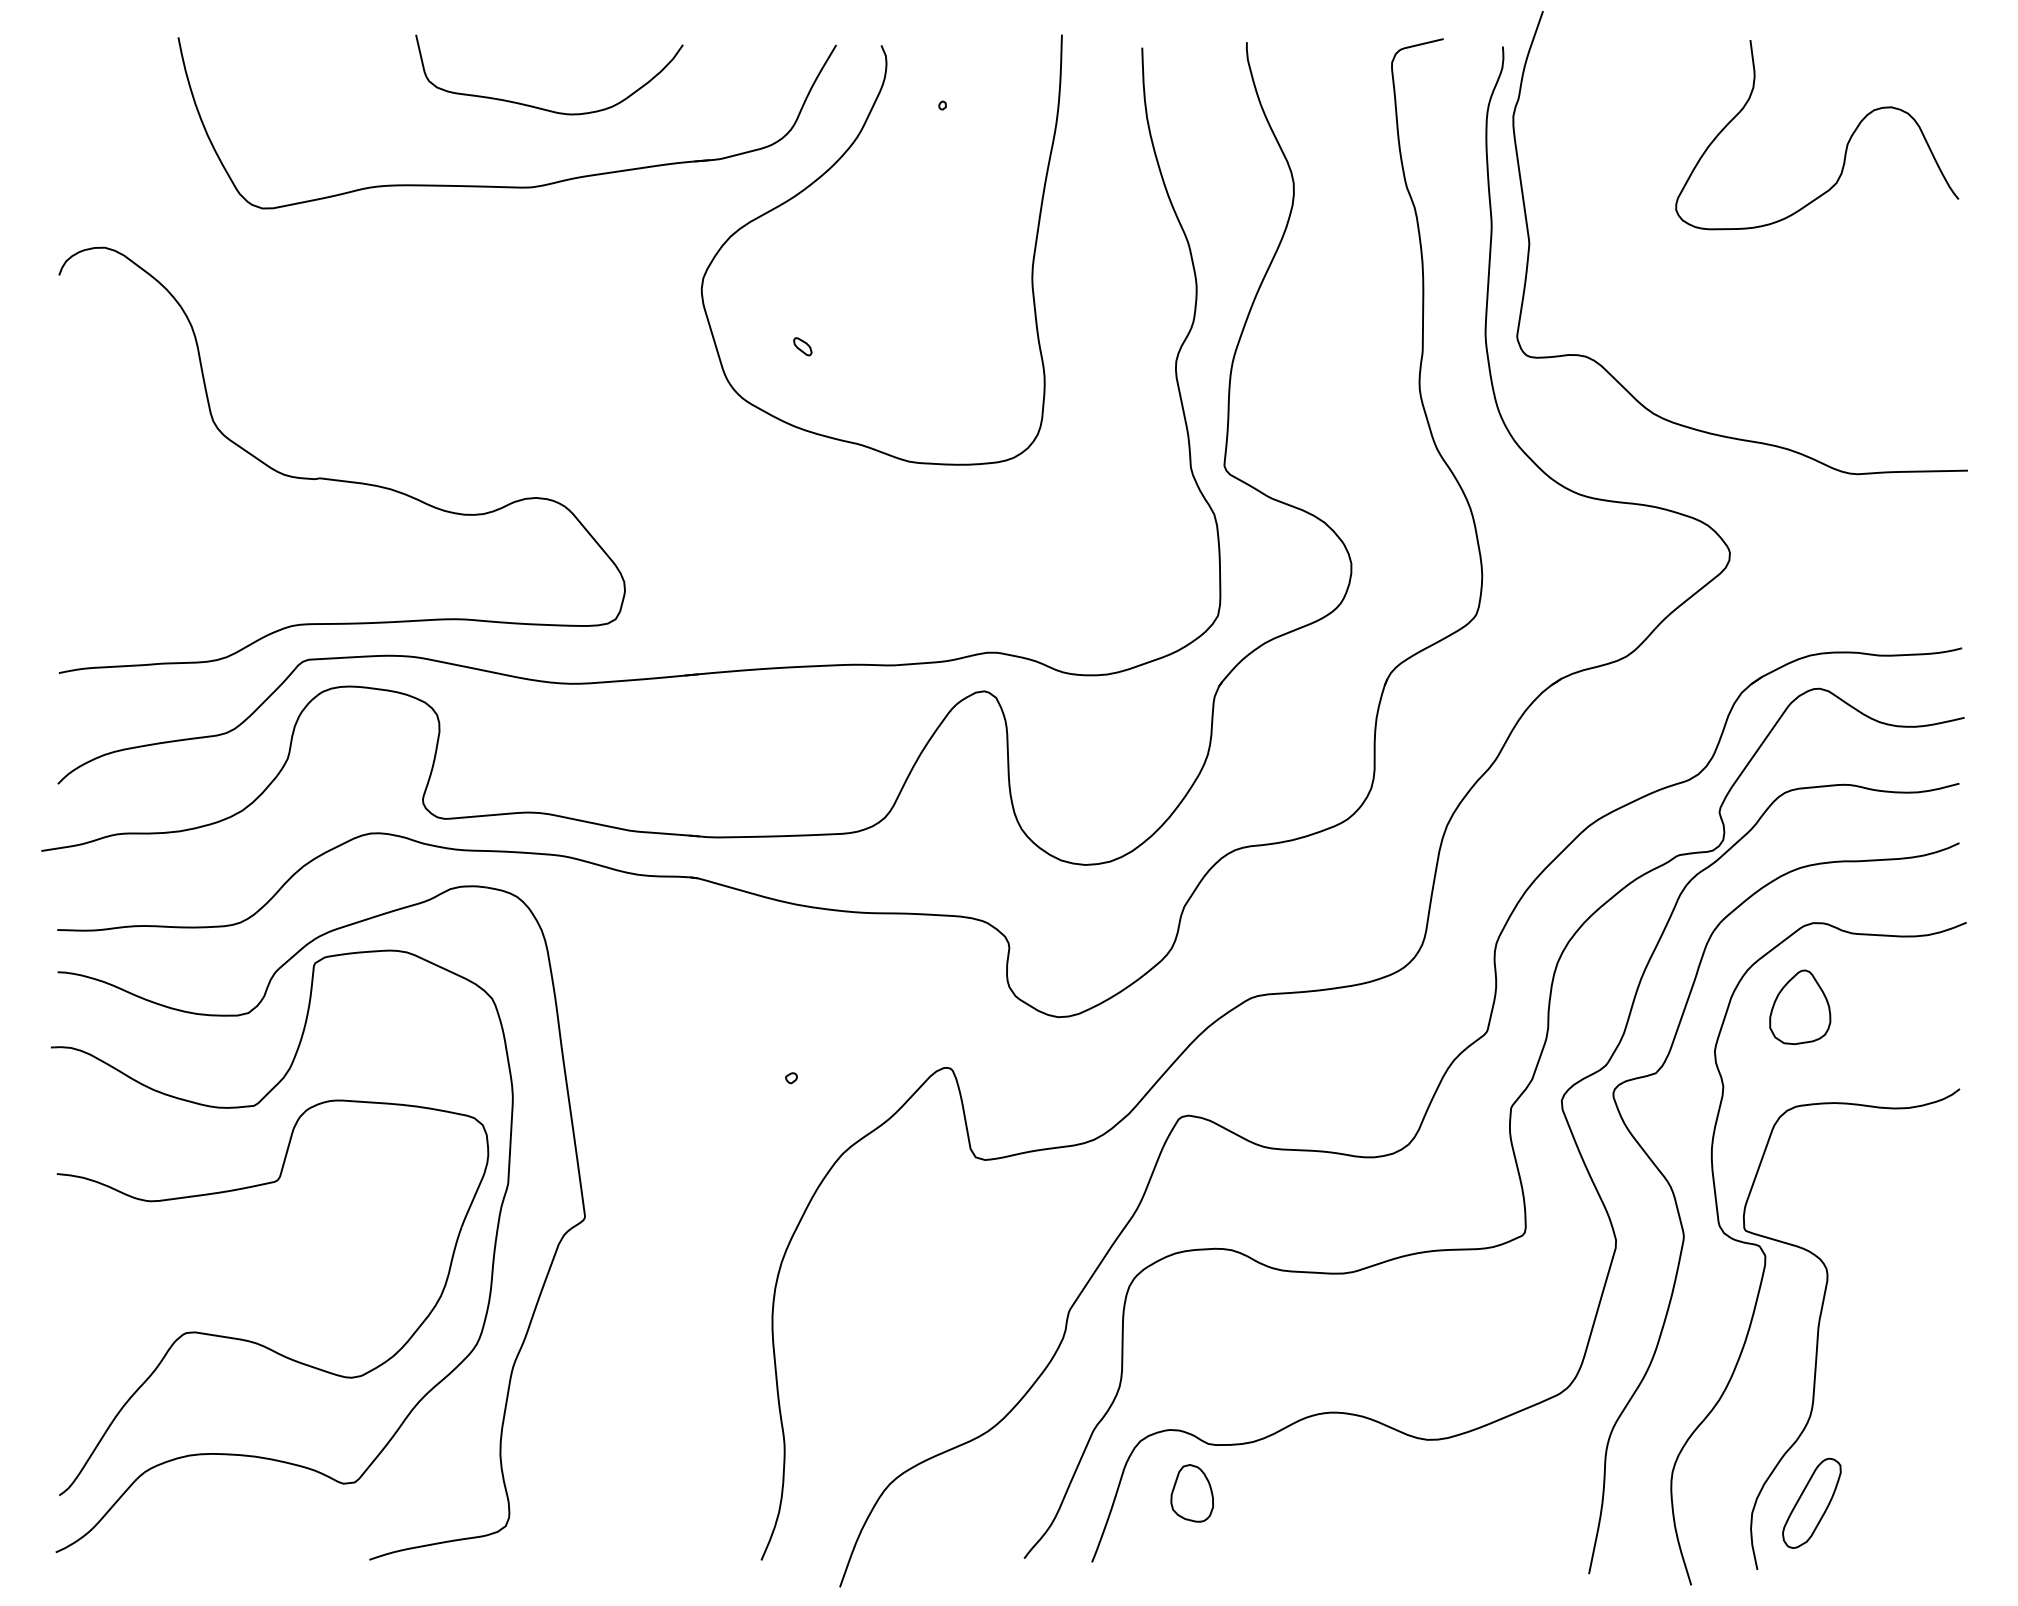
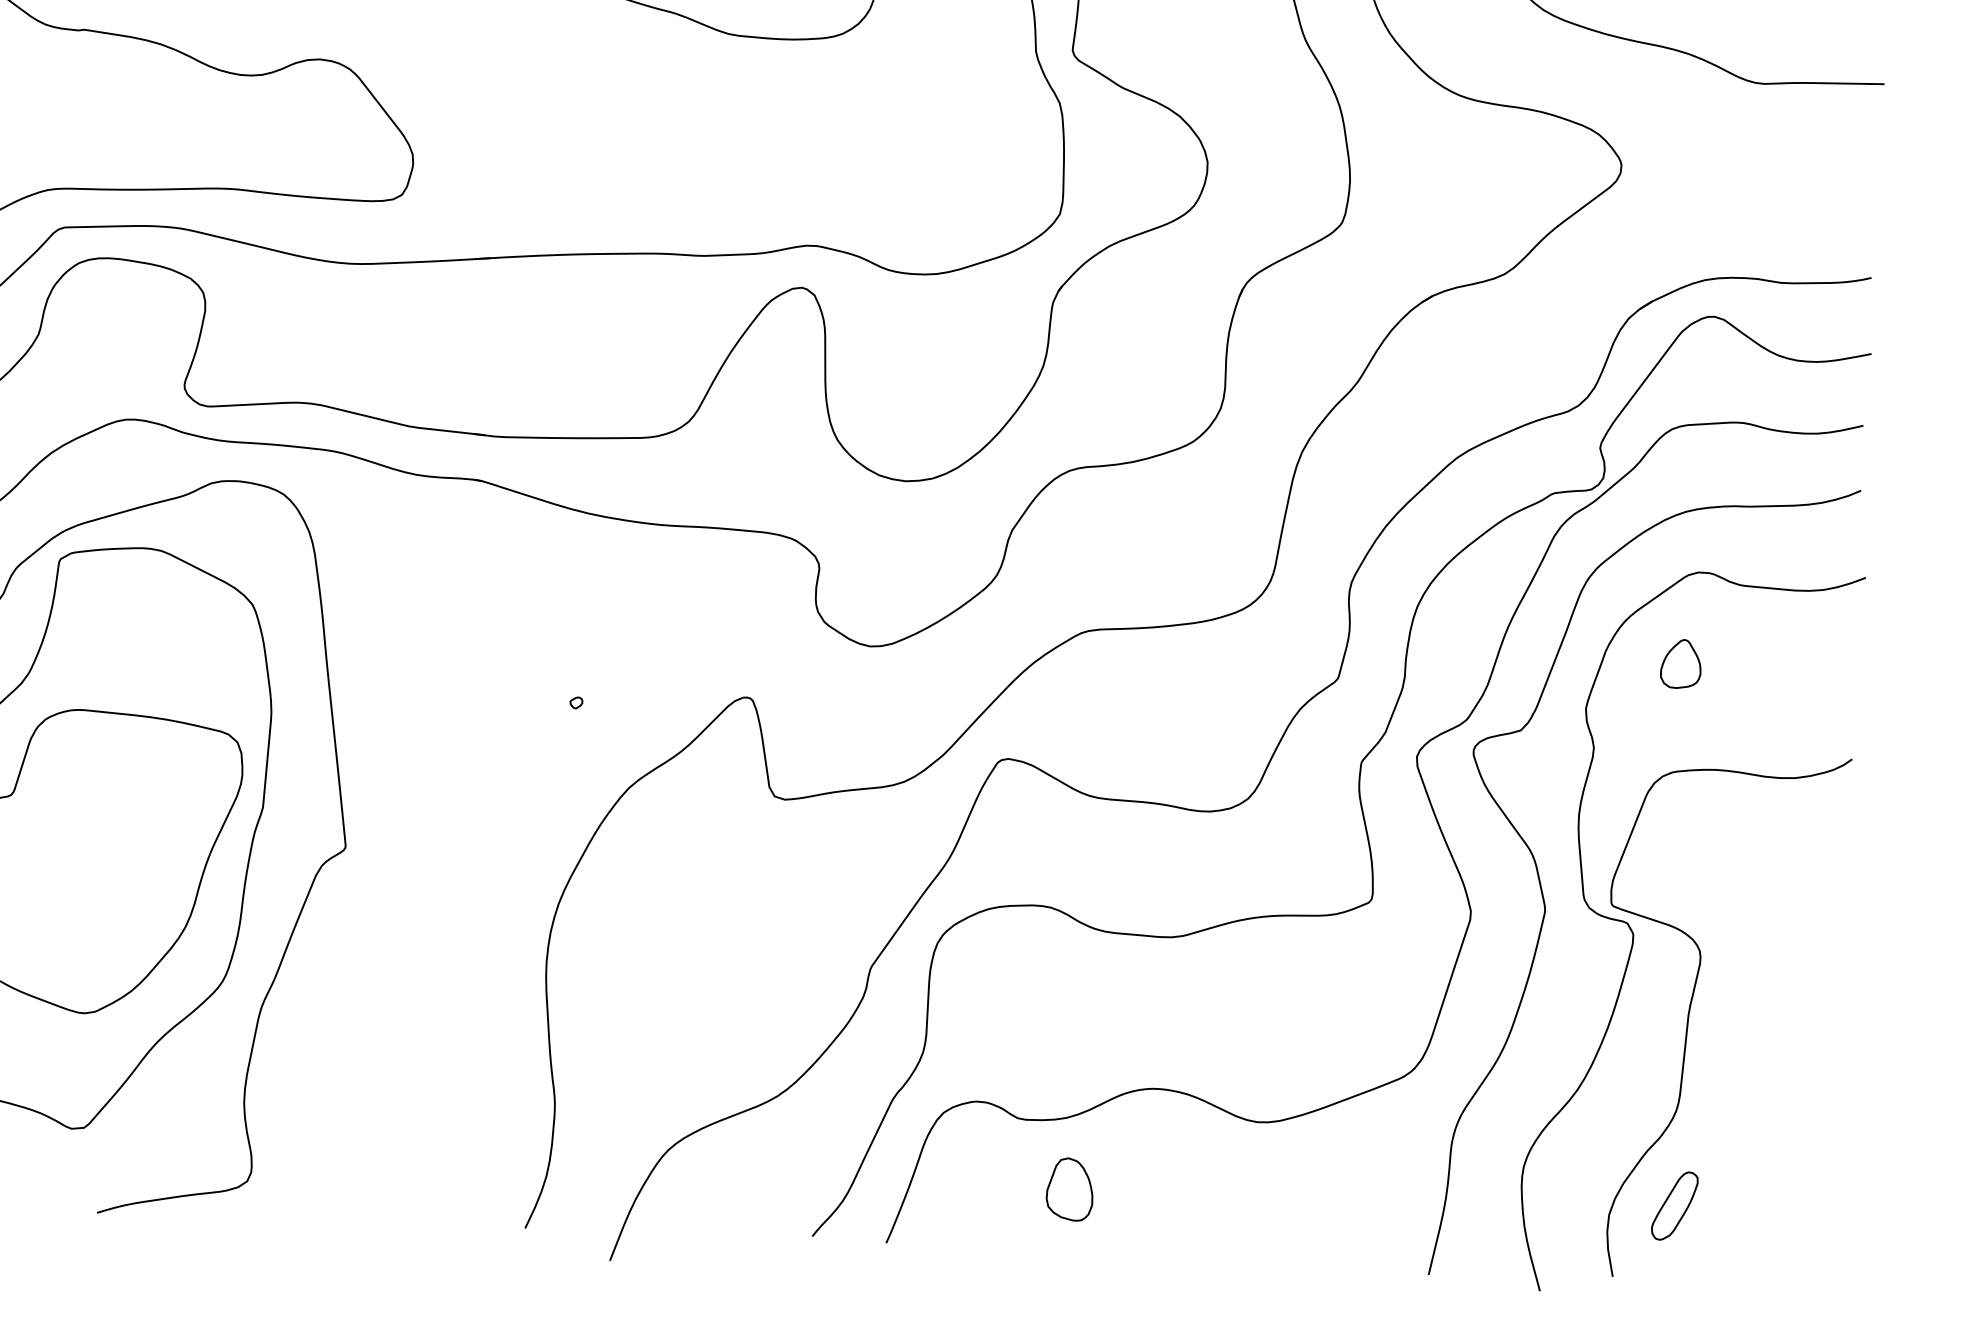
part: (1800, 1007) -> (1681, 664), size x0.6
part: (1191, 1493) -> (1069, 1189), moved
part: (1811, 1502) -> (1674, 1205), size x0.7

